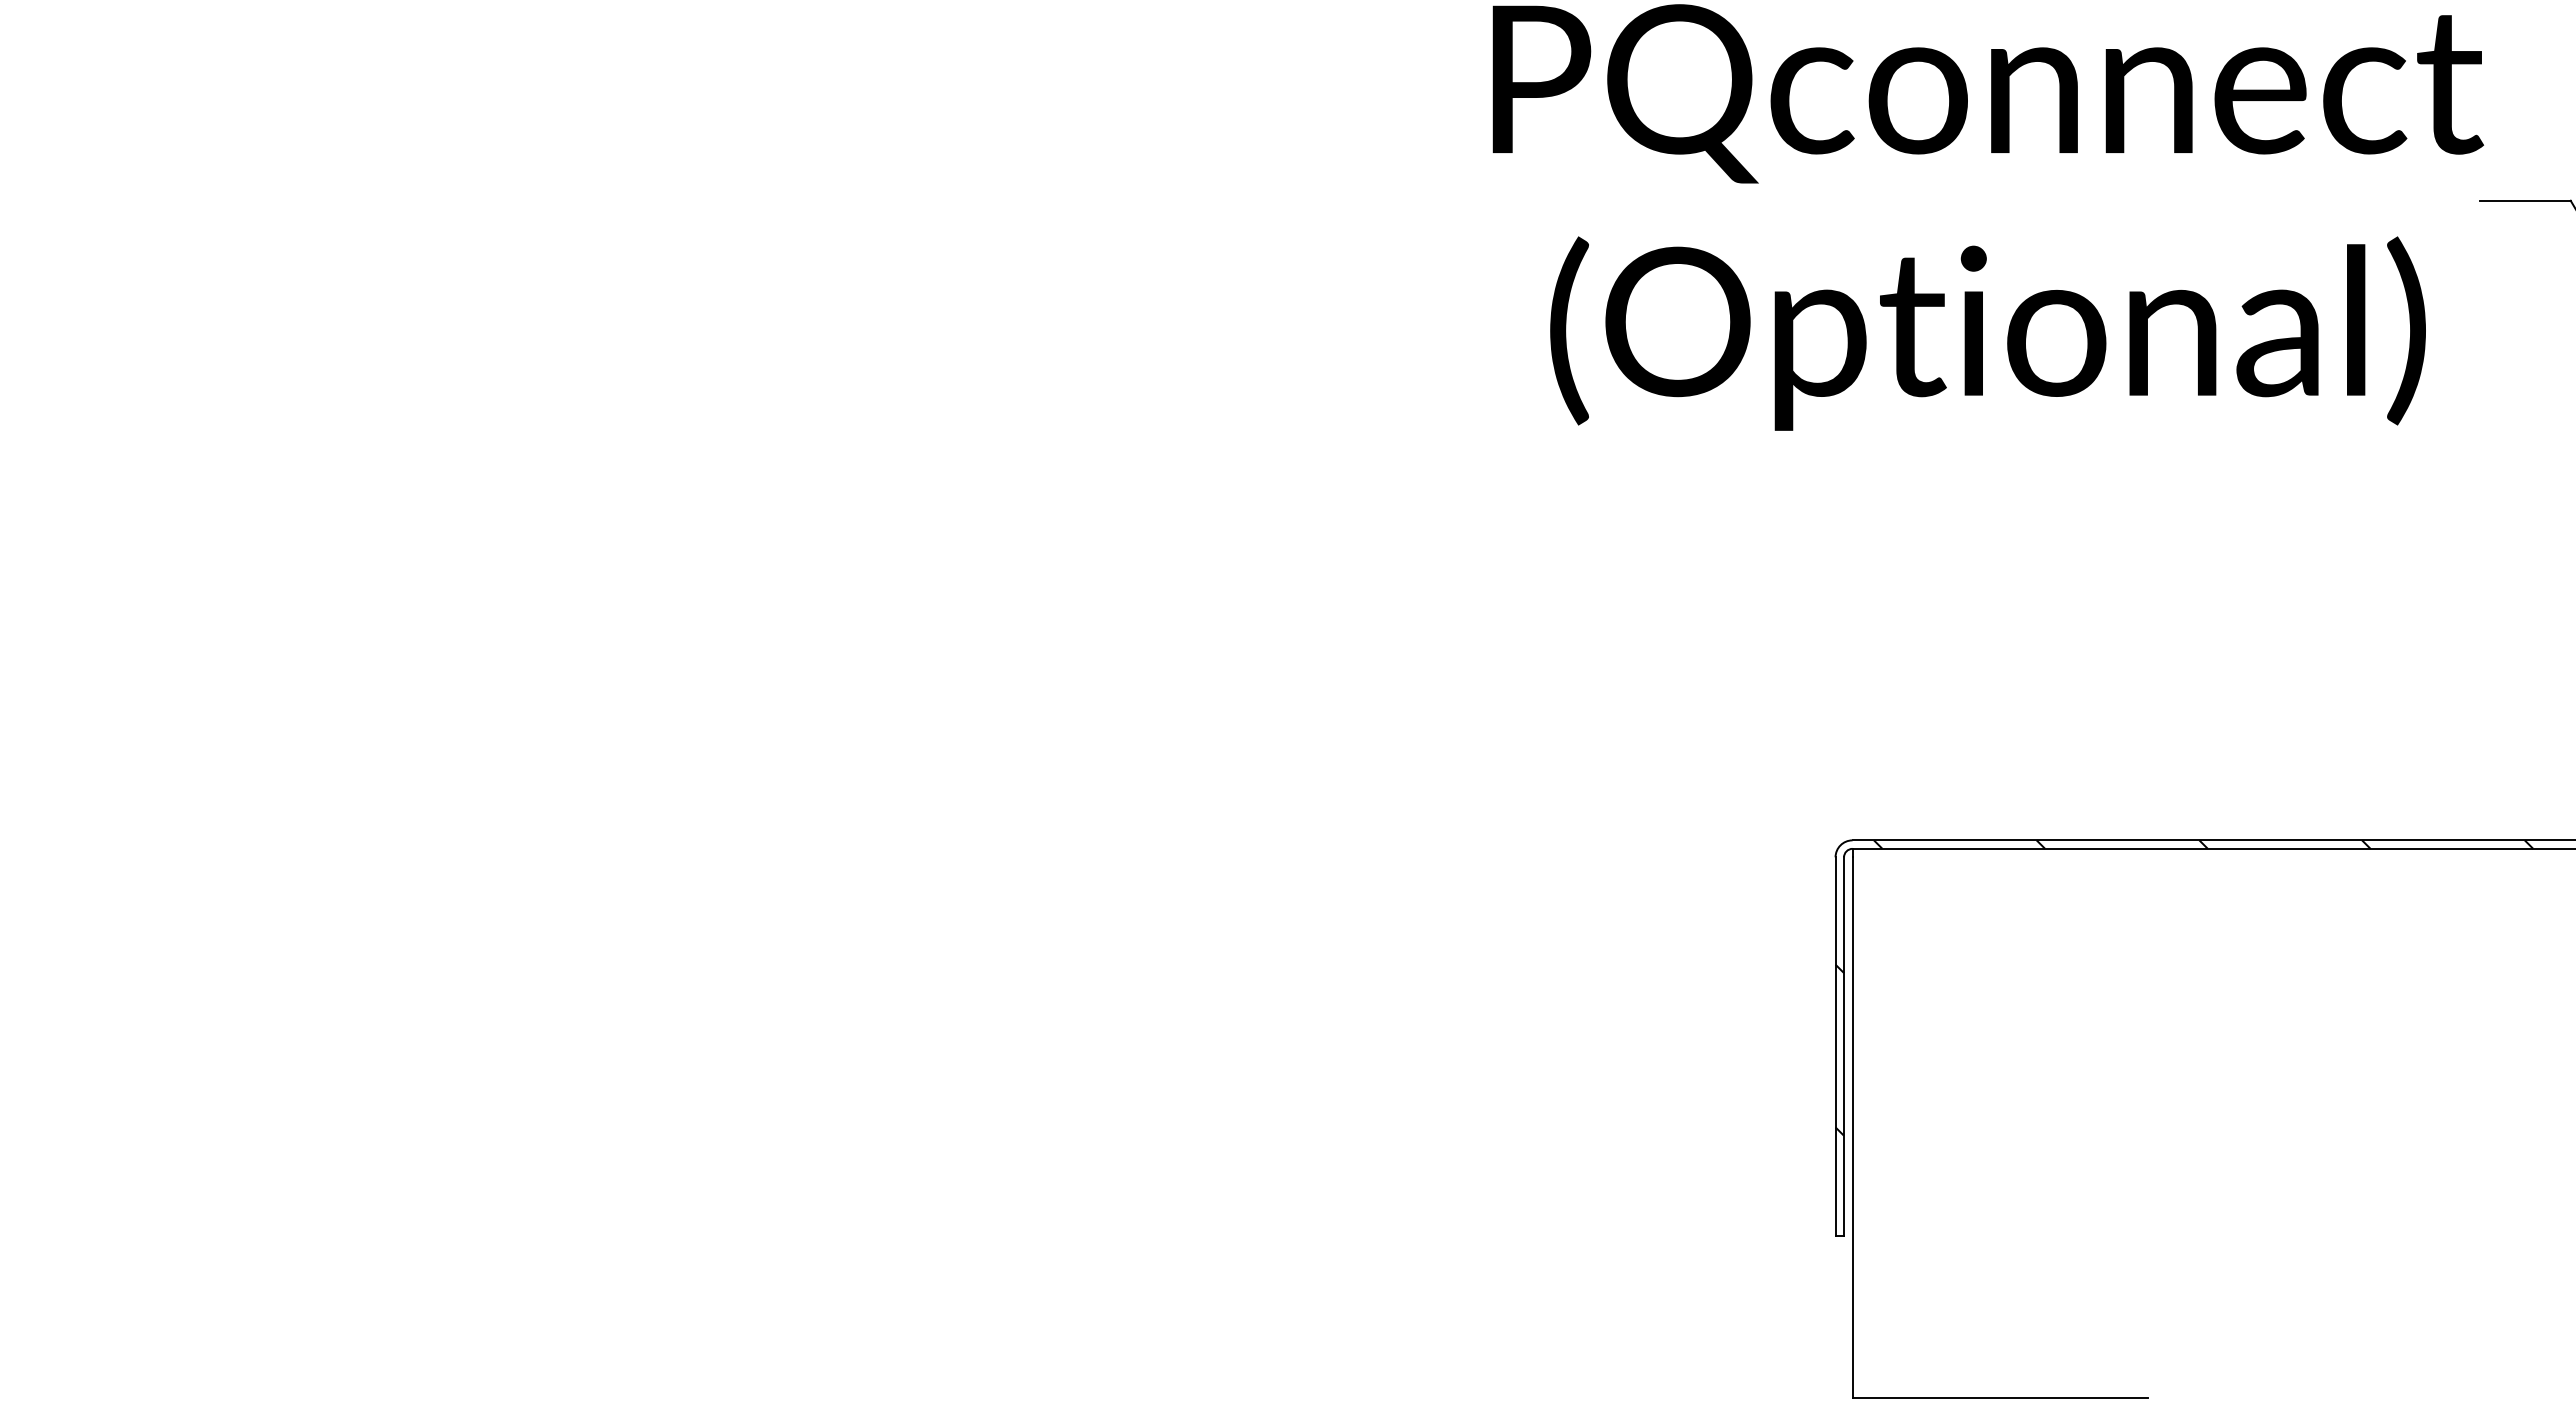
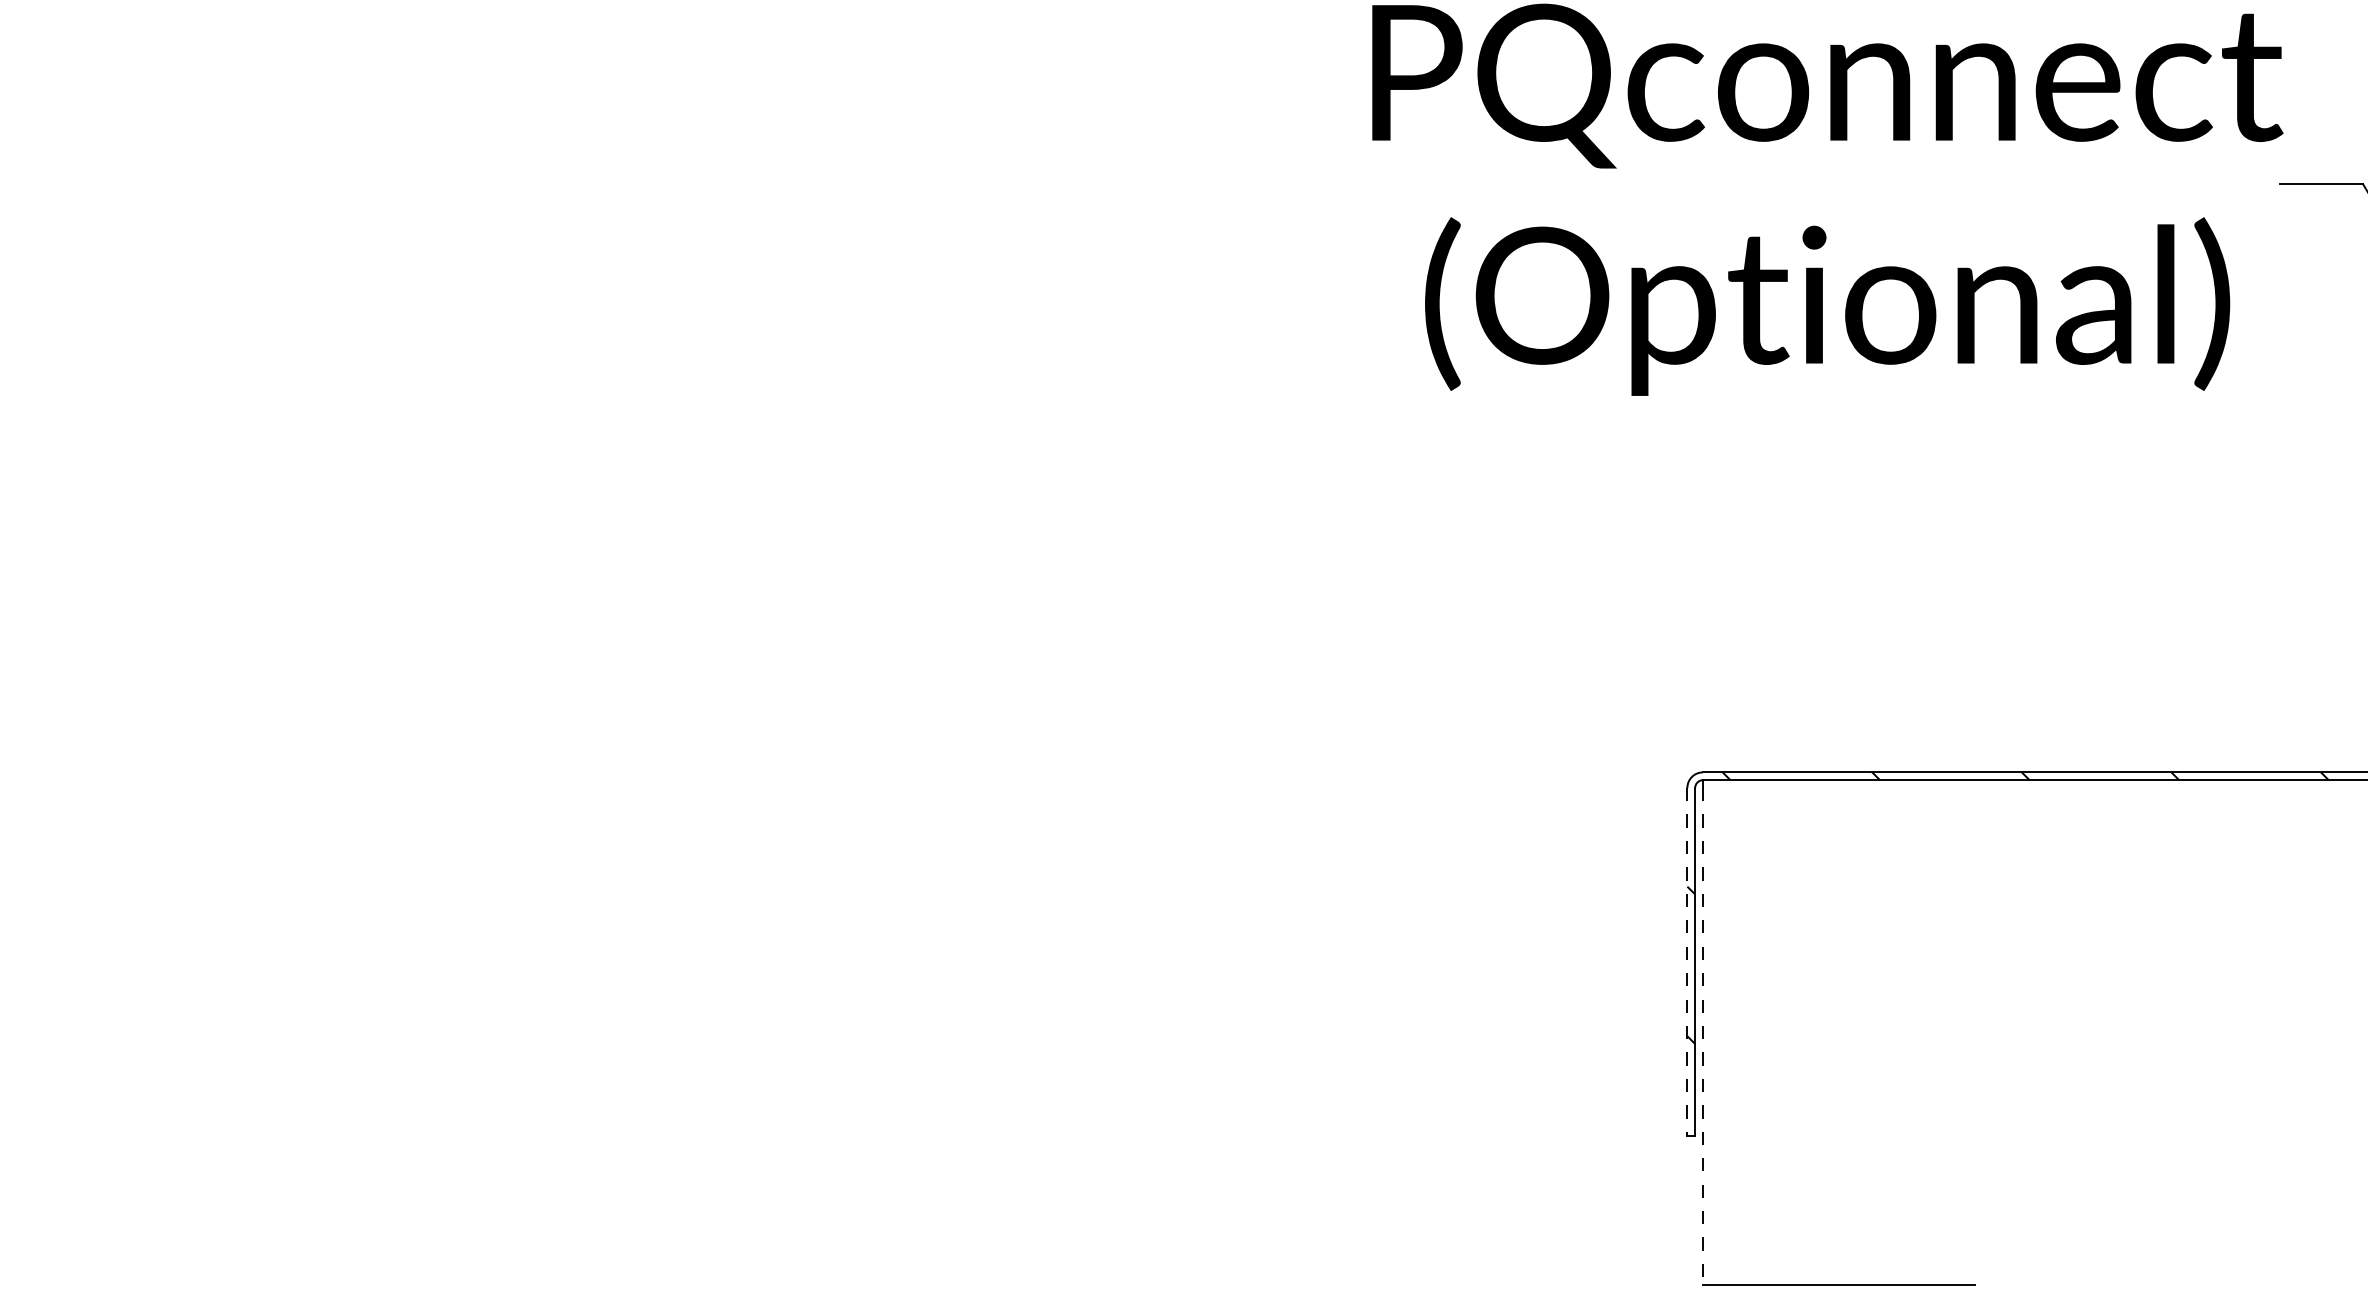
line: (1835, 1047) -> (1687, 962), solid -> dashed
line: (1852, 1127) -> (1702, 1036), solid -> dashed

